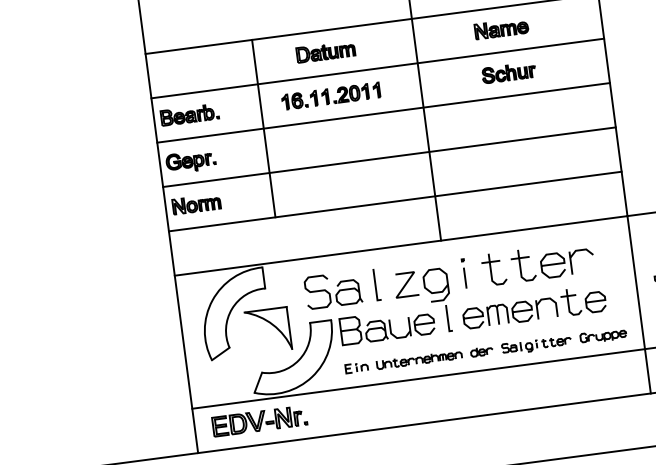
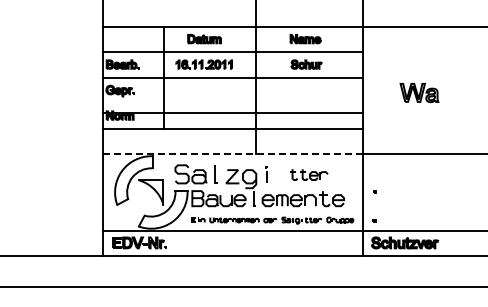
line: (389, 157) -> (232, 113), moved
line: (402, 245) -> (233, 154), solid -> dashed
part: (537, 263) -> (308, 174), size x0.6

